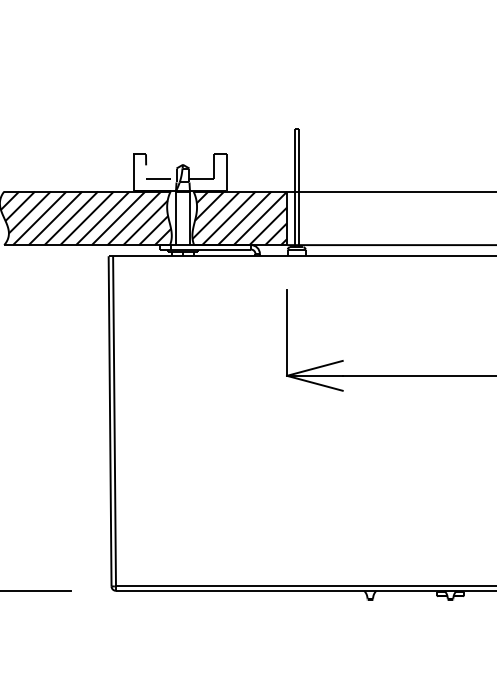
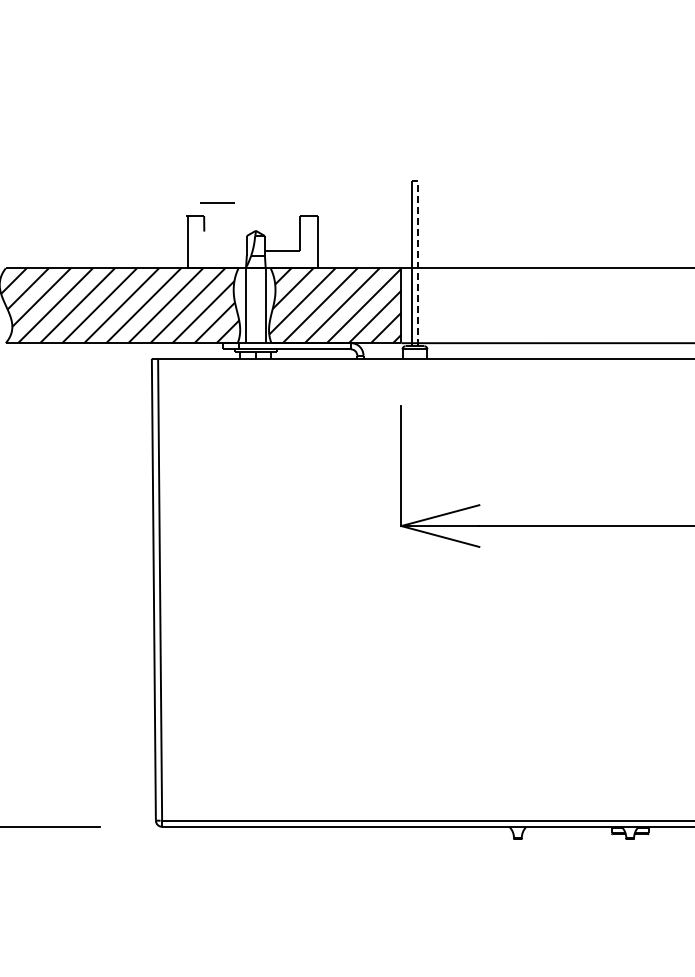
line: (158, 178) -> (217, 202), moved
line: (299, 188) -> (418, 263), solid -> dashed

